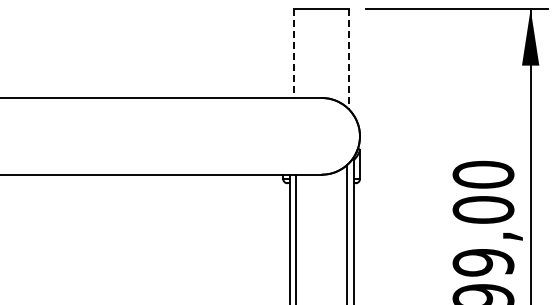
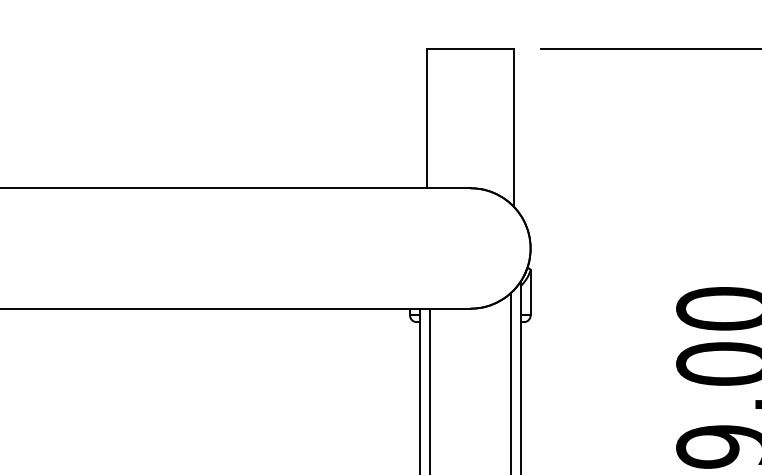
line: (293, 54) -> (426, 119), dashed -> solid
line: (349, 60) -> (514, 129), dashed -> solid

